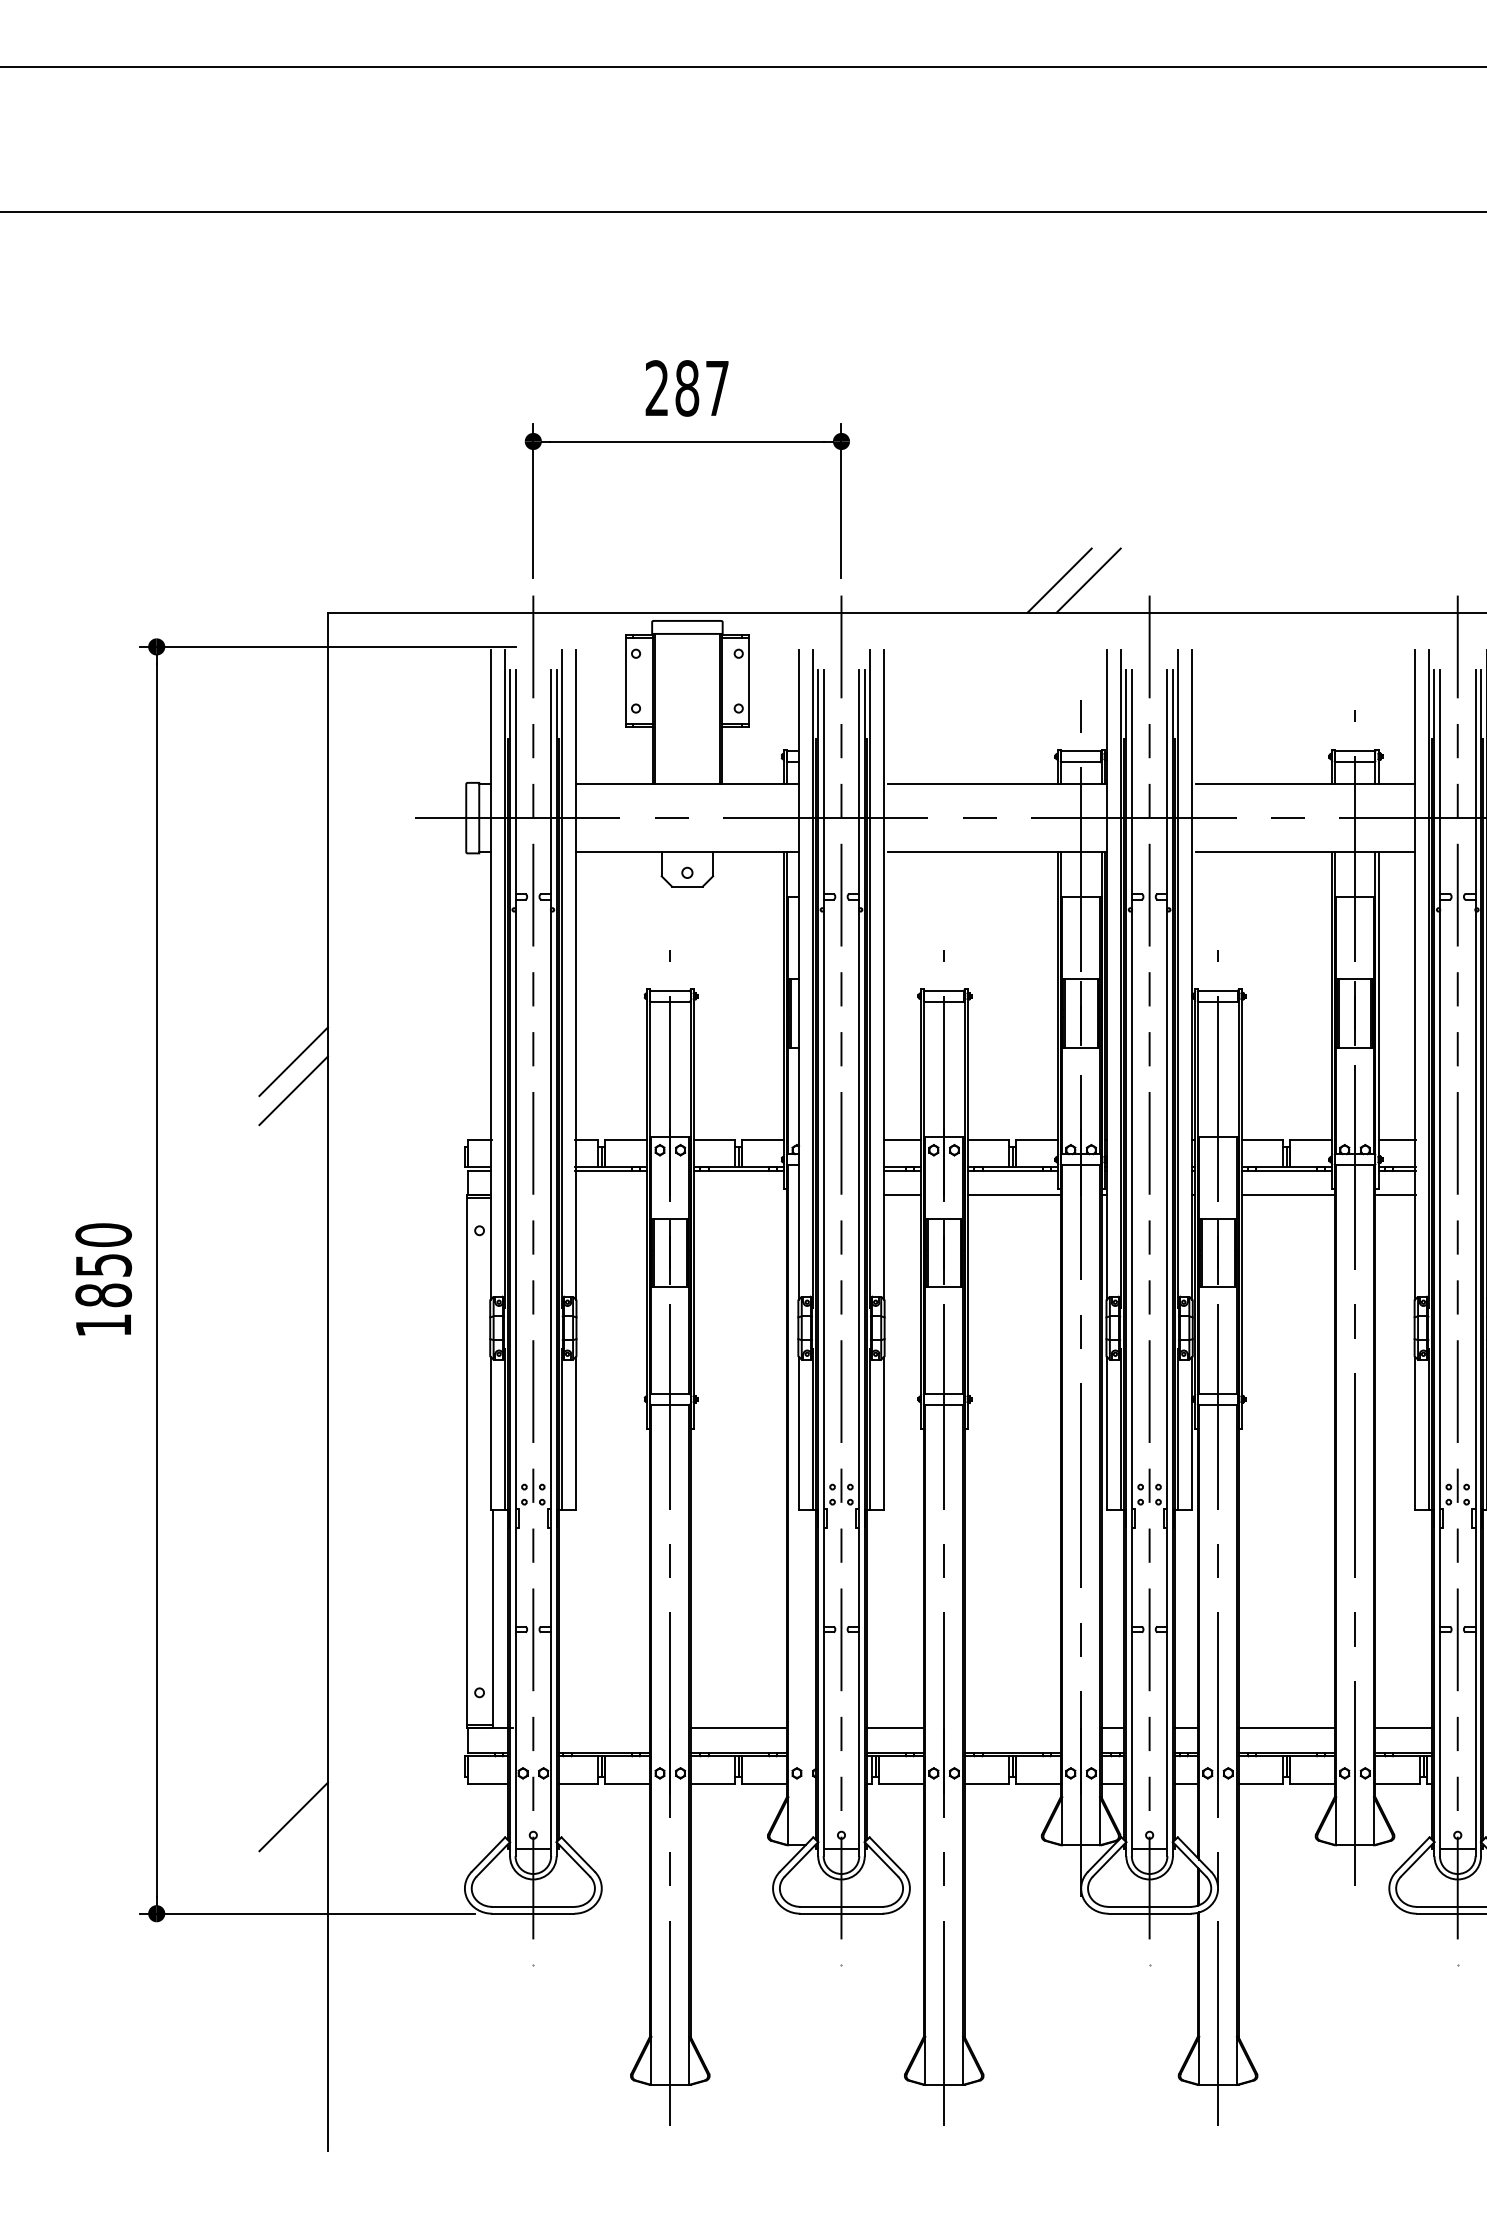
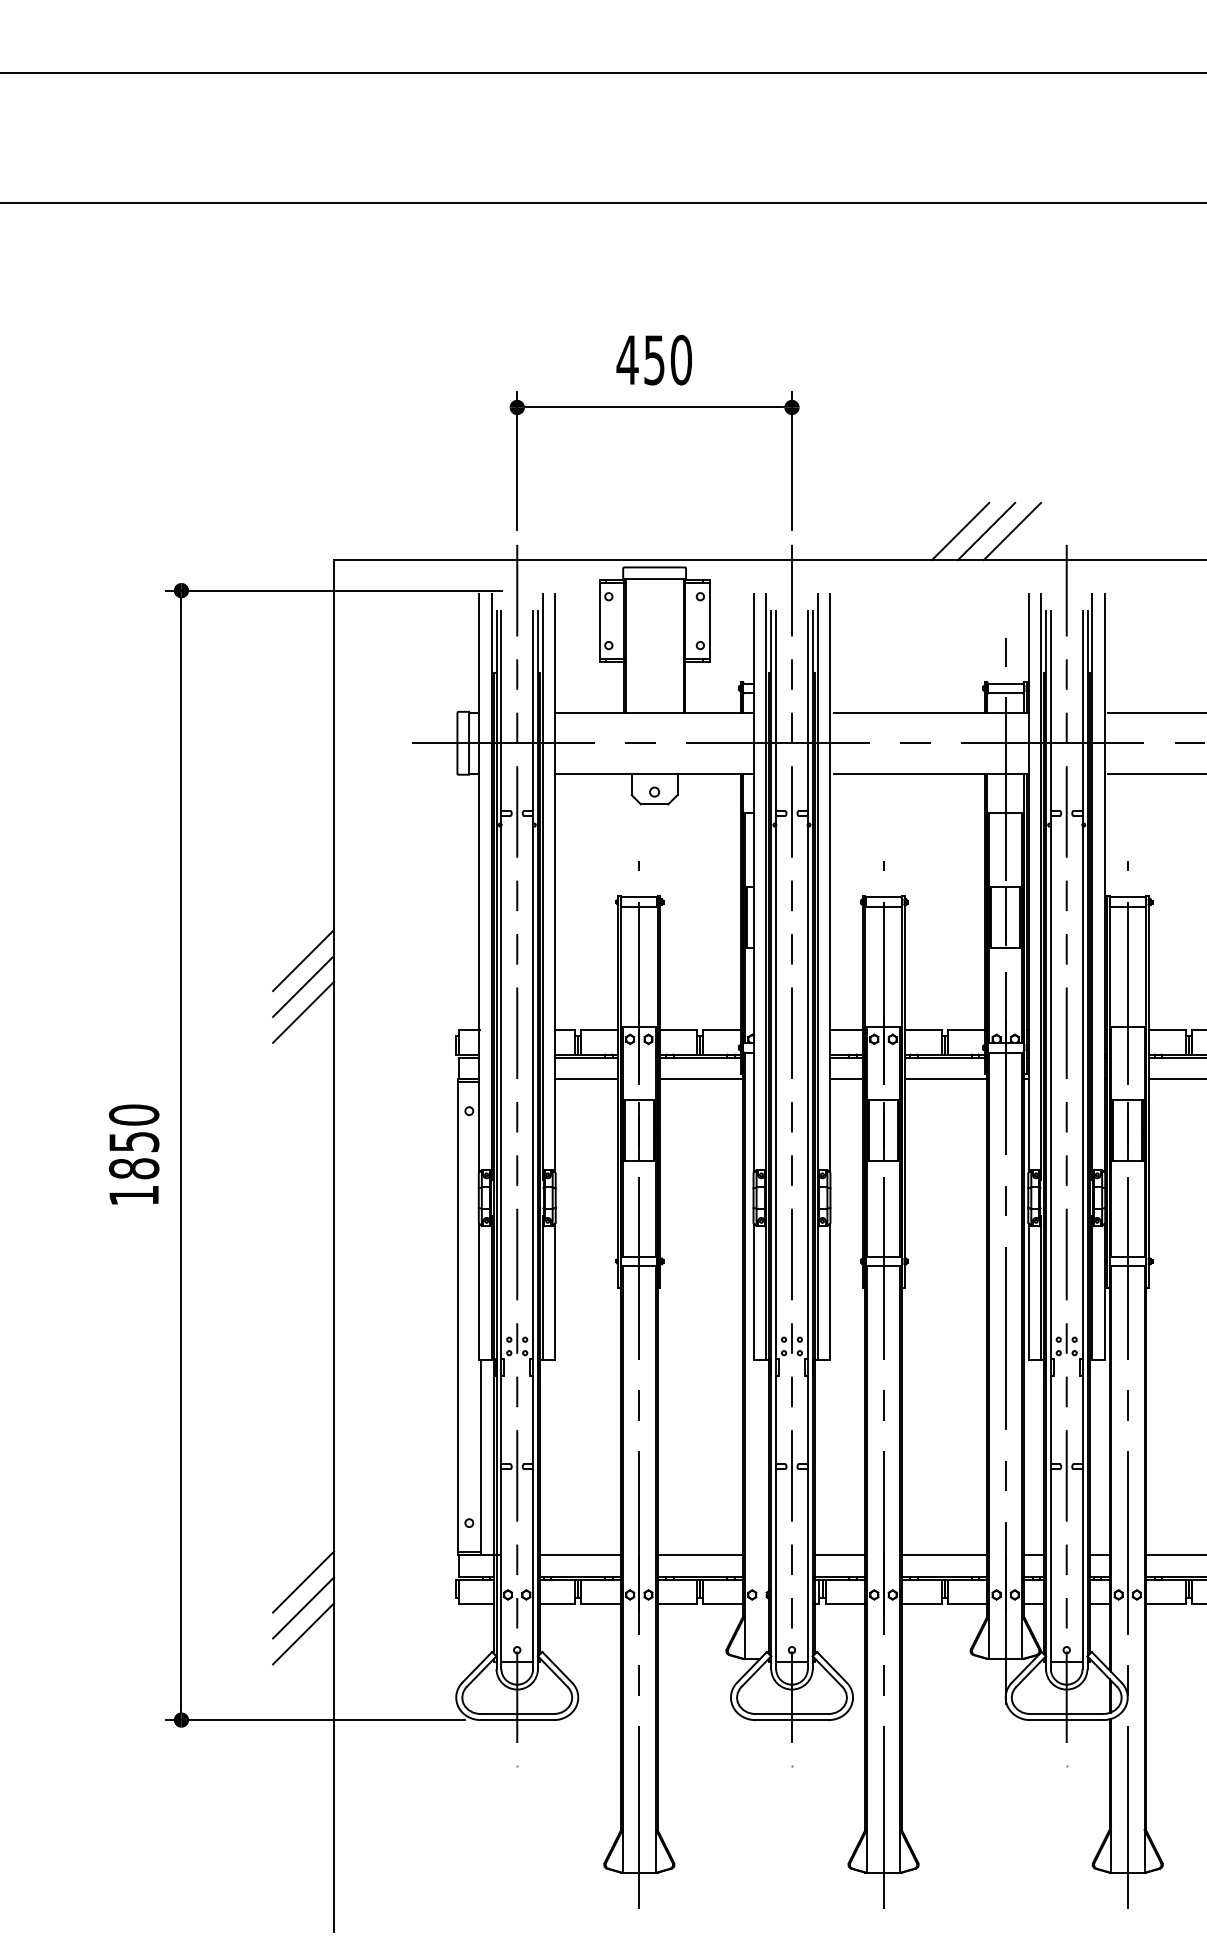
text: (686, 388) -> (653, 360), 287 -> 450
line: (1030, 580) -> (960, 531), added
line: (293, 1119) -> (303, 1011), added
line: (610, 1195) -> (586, 1079), added
line: (739, 1195) -> (701, 1079), added
line: (604, 1728) -> (580, 1554), added
line: (1012, 1728) -> (944, 1554), added
line: (293, 1758) -> (303, 1581), added
line: (293, 1787) -> (303, 1607), added

